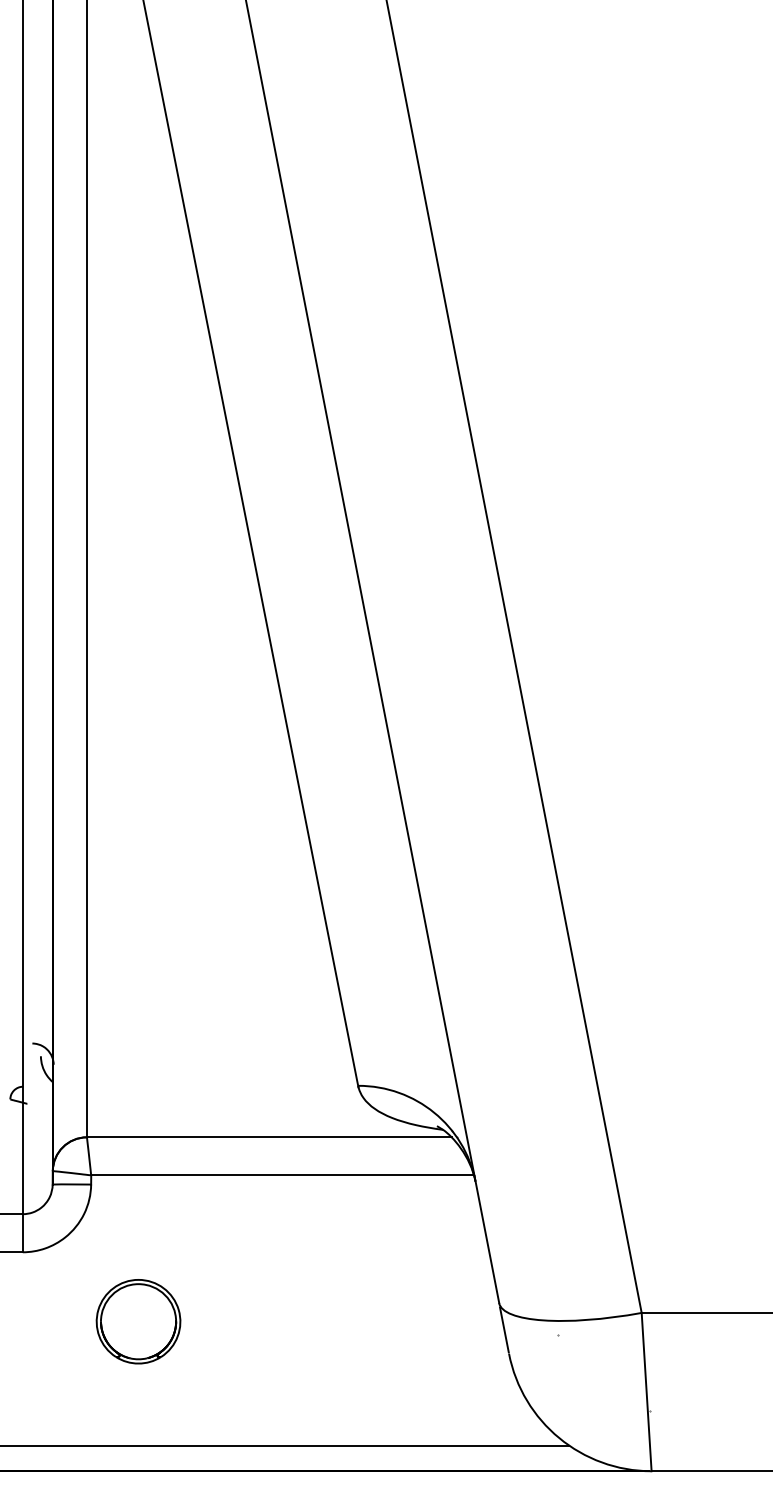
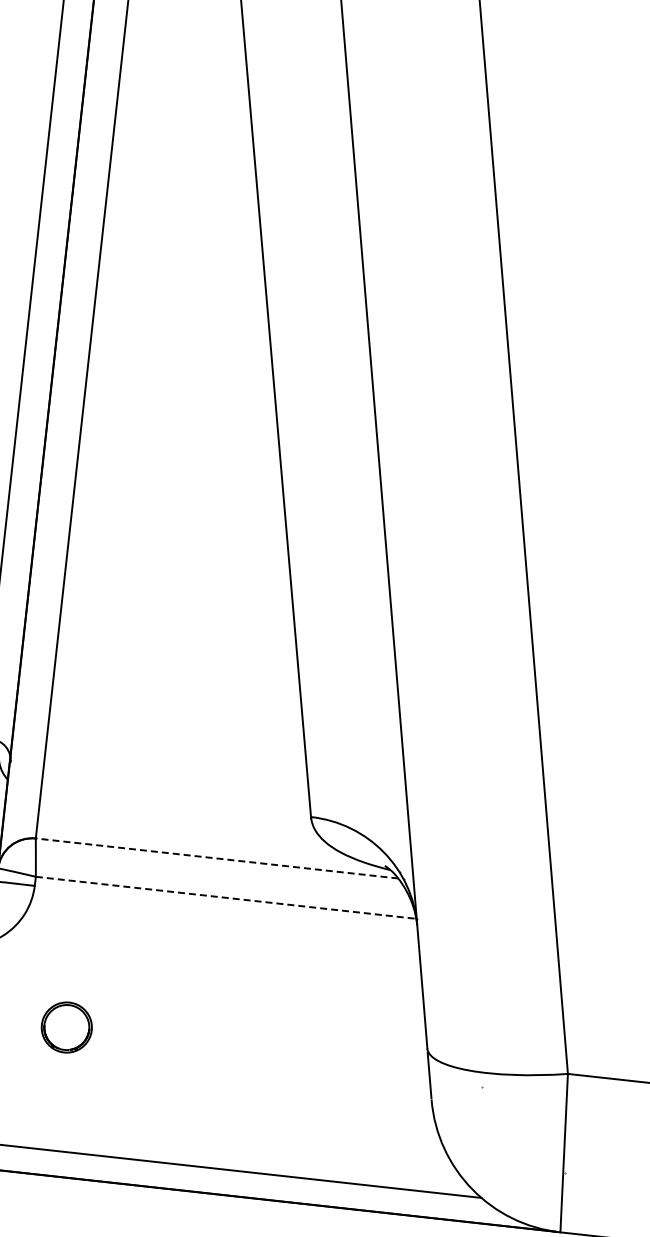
line: (268, 1137) -> (216, 858), solid -> dashed
line: (283, 1175) -> (226, 898), solid -> dashed
part: (138, 1321) -> (66, 1027), size x0.6

